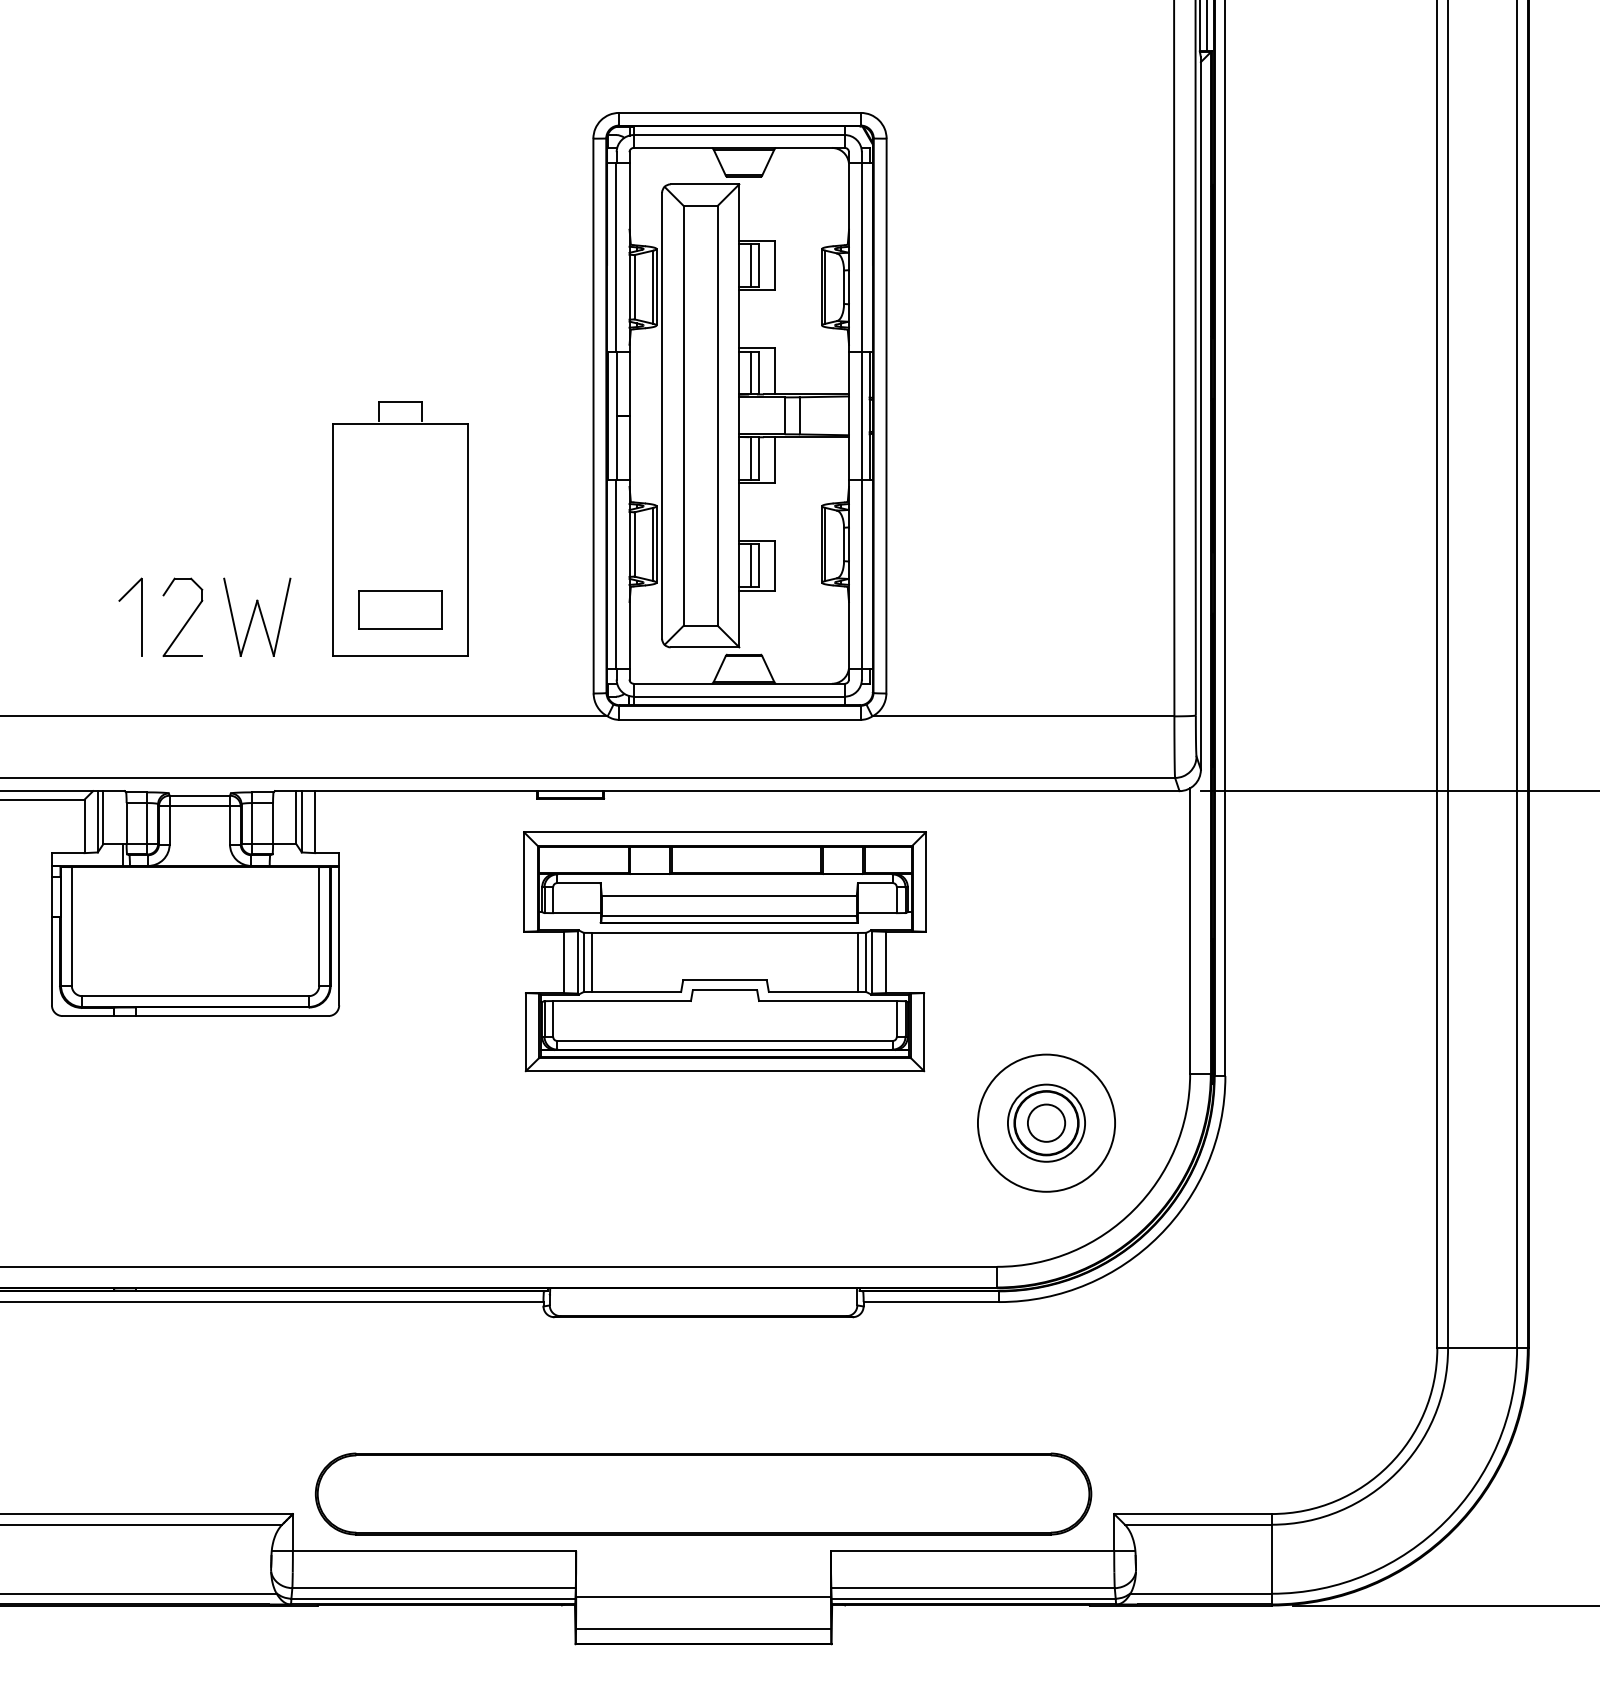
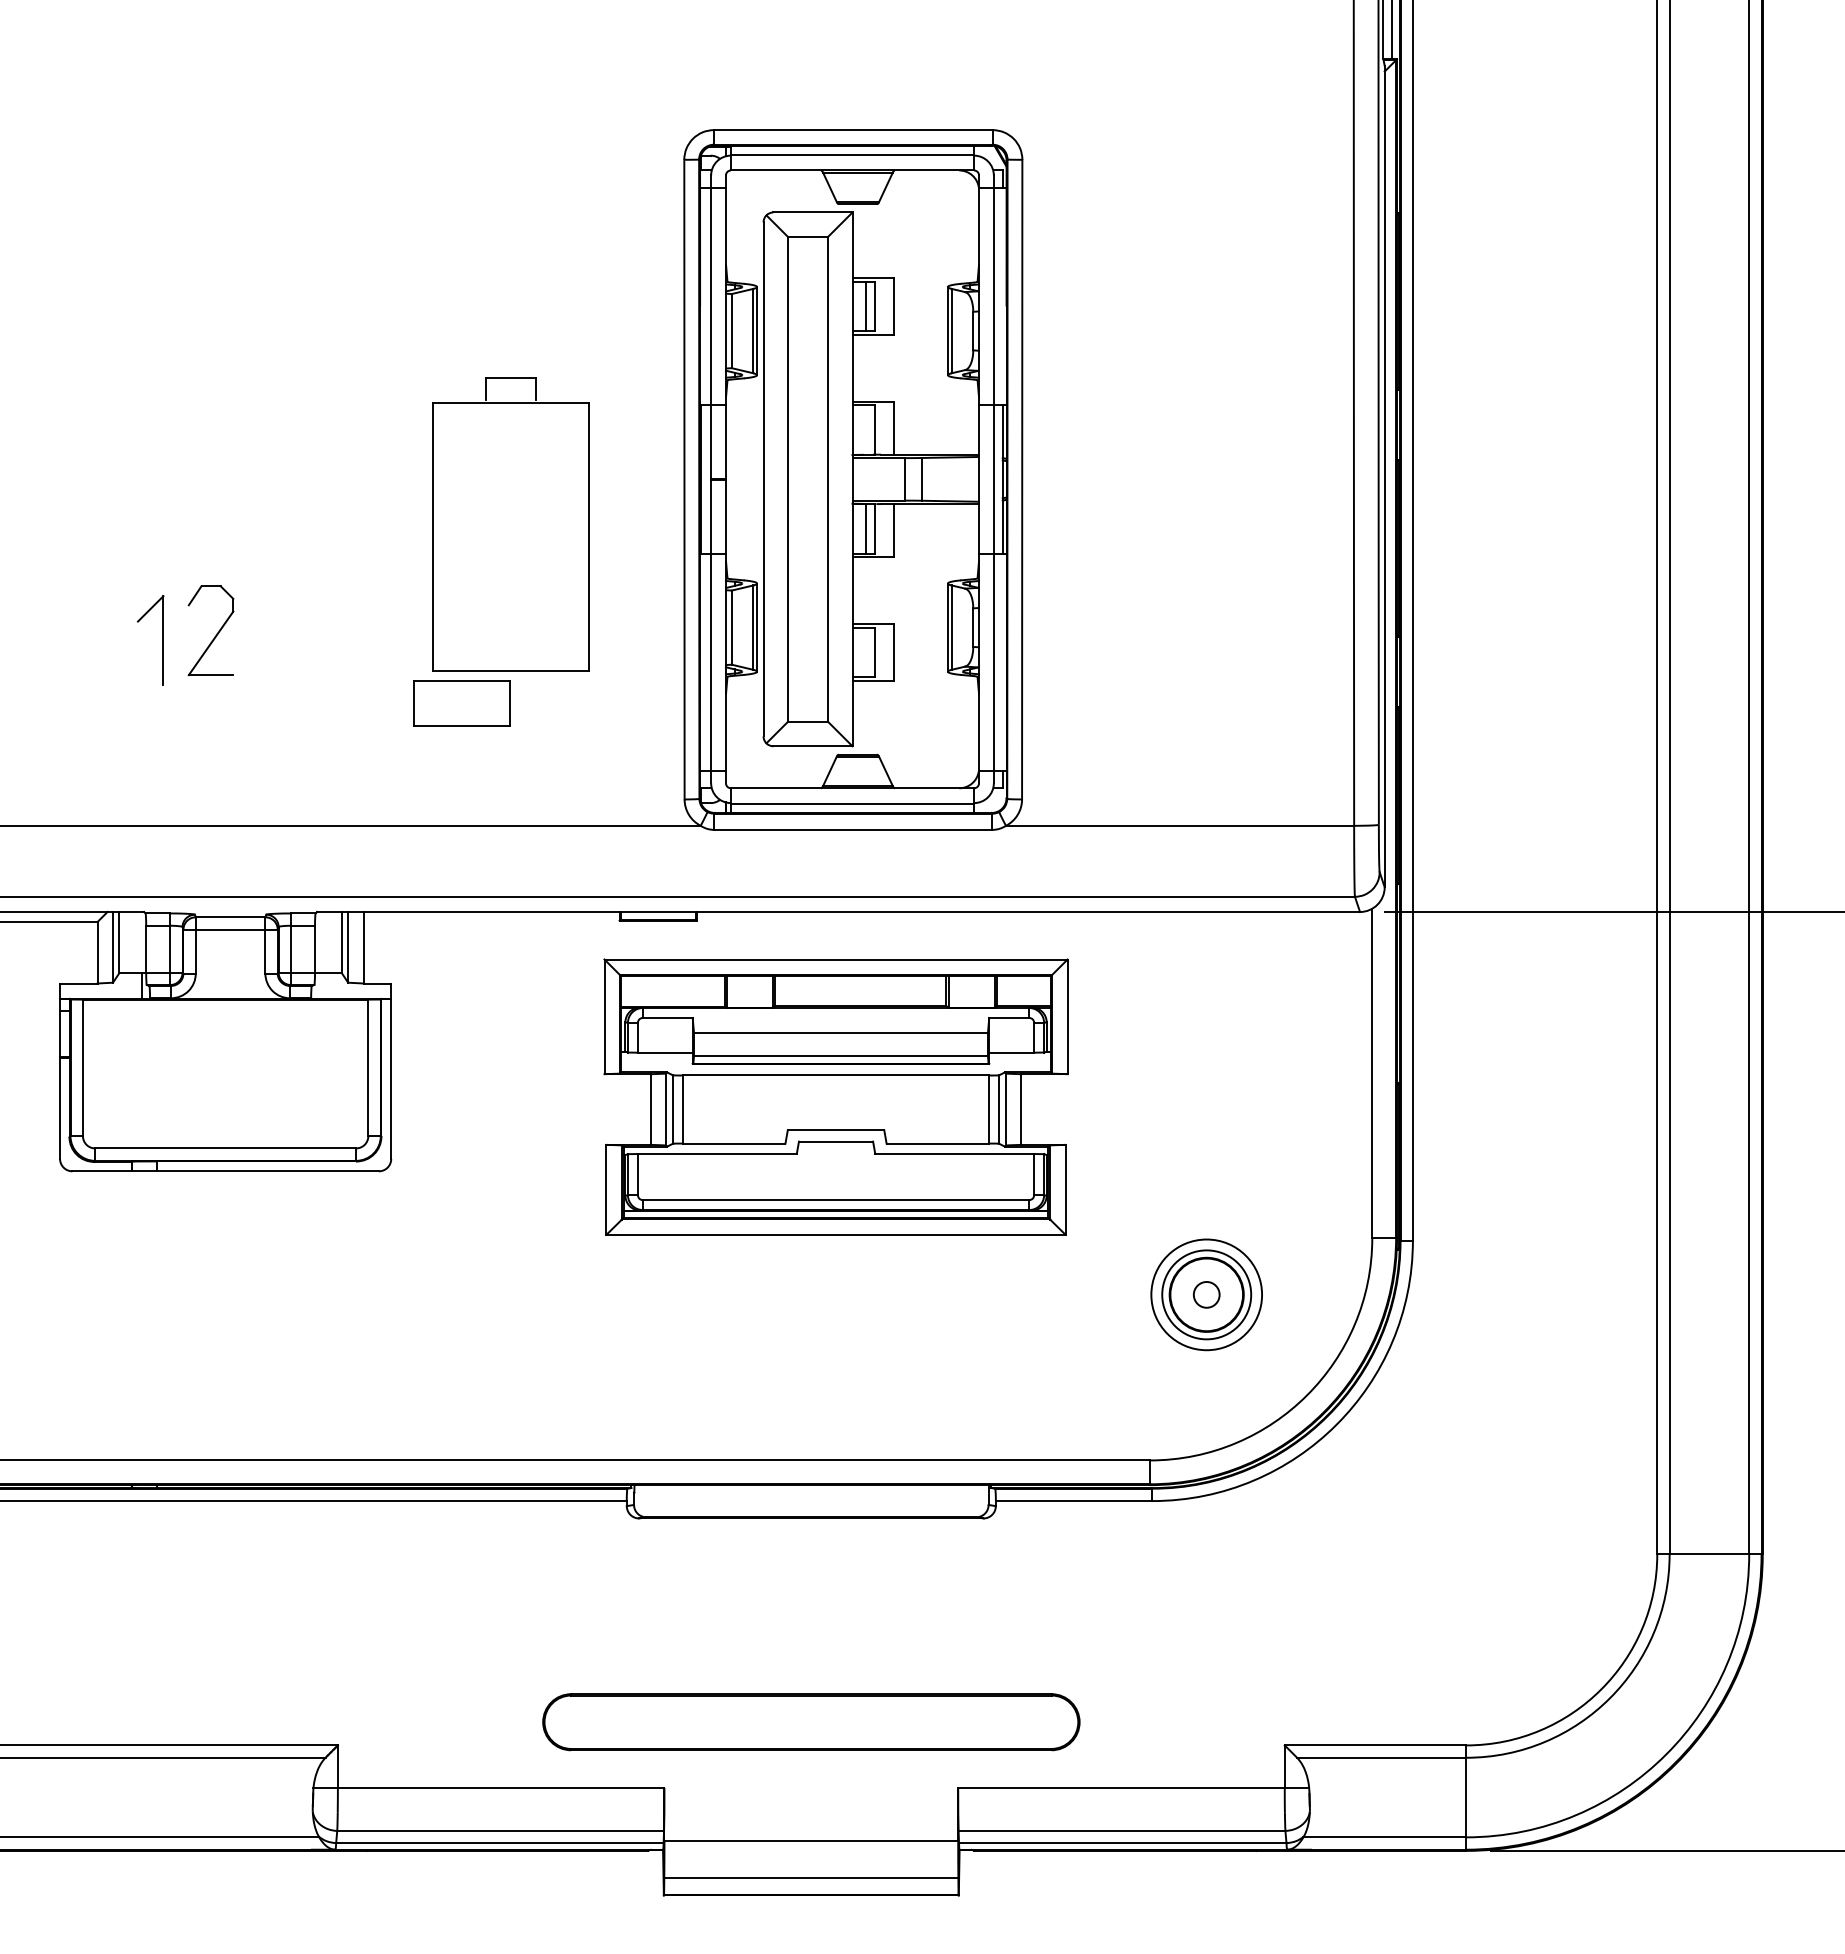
line: (751, 372) -> (866, 429), removed
part: (400, 528) -> (510, 524), moved
line: (751, 566) -> (866, 652), removed
part: (140, 617) -> (162, 640), moved
part: (257, 617) -> (296, 711), removed
part: (187, 619) -> (216, 633), moved
circle: (1046, 1122) -> (1206, 1294), size x0.6
circle: (1046, 1122) -> (1206, 1294), size x0.7
part: (703, 1493) -> (811, 1721), size x0.6

